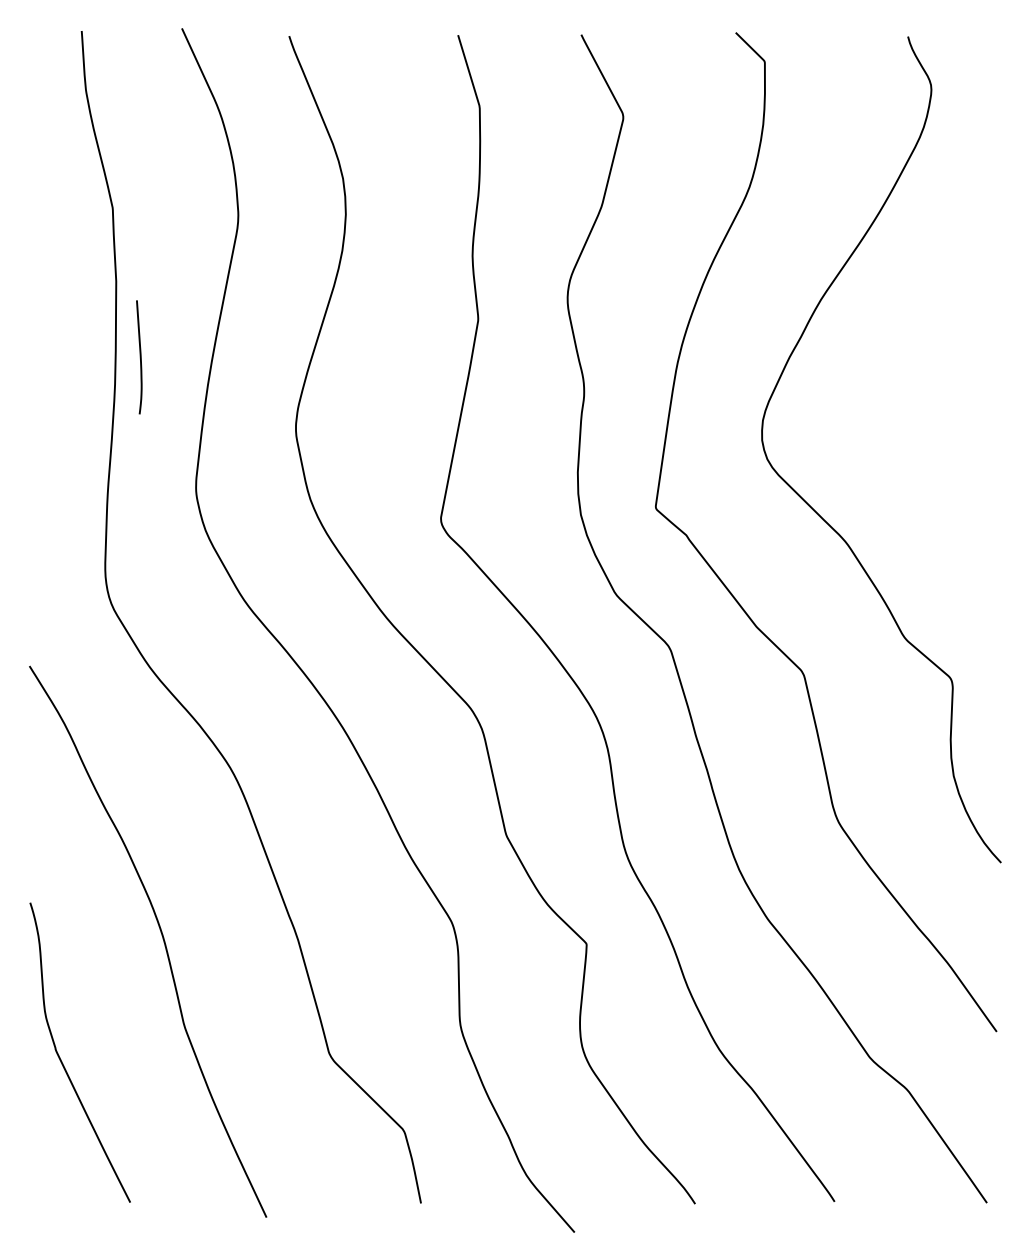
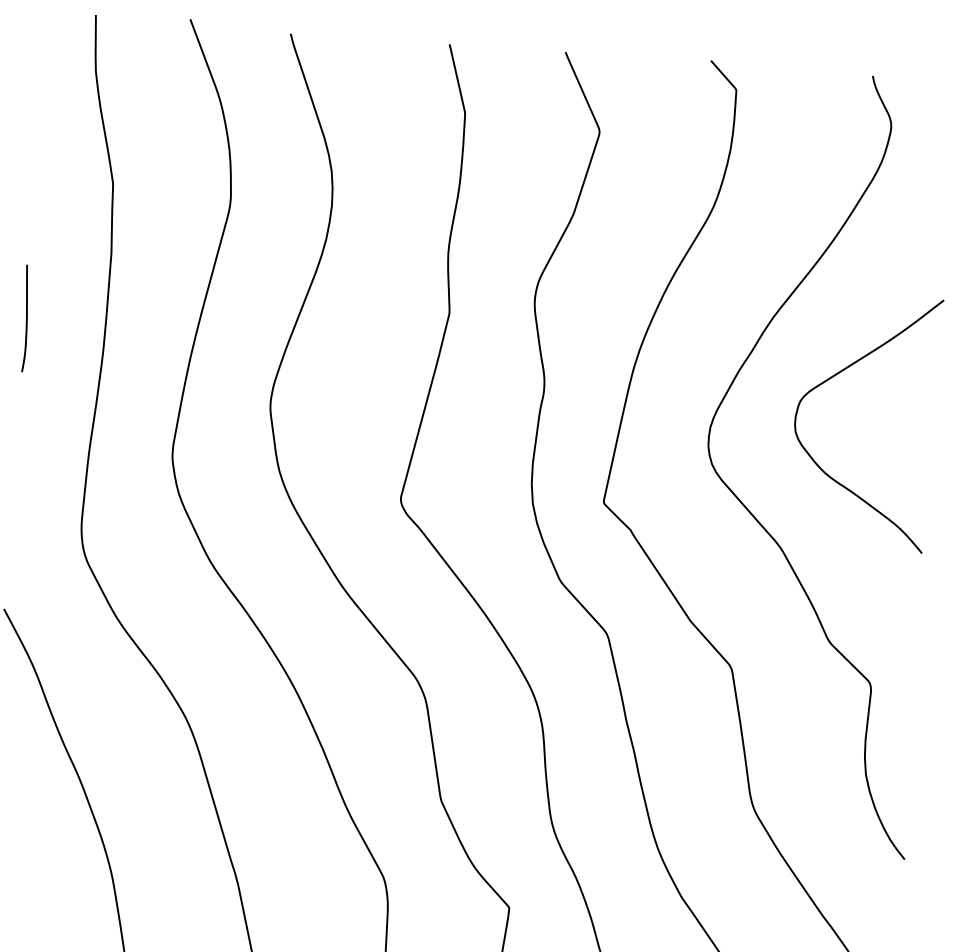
curve: (893, 355) -> (837, 375), added
curve: (139, 357) -> (25, 318), moved

